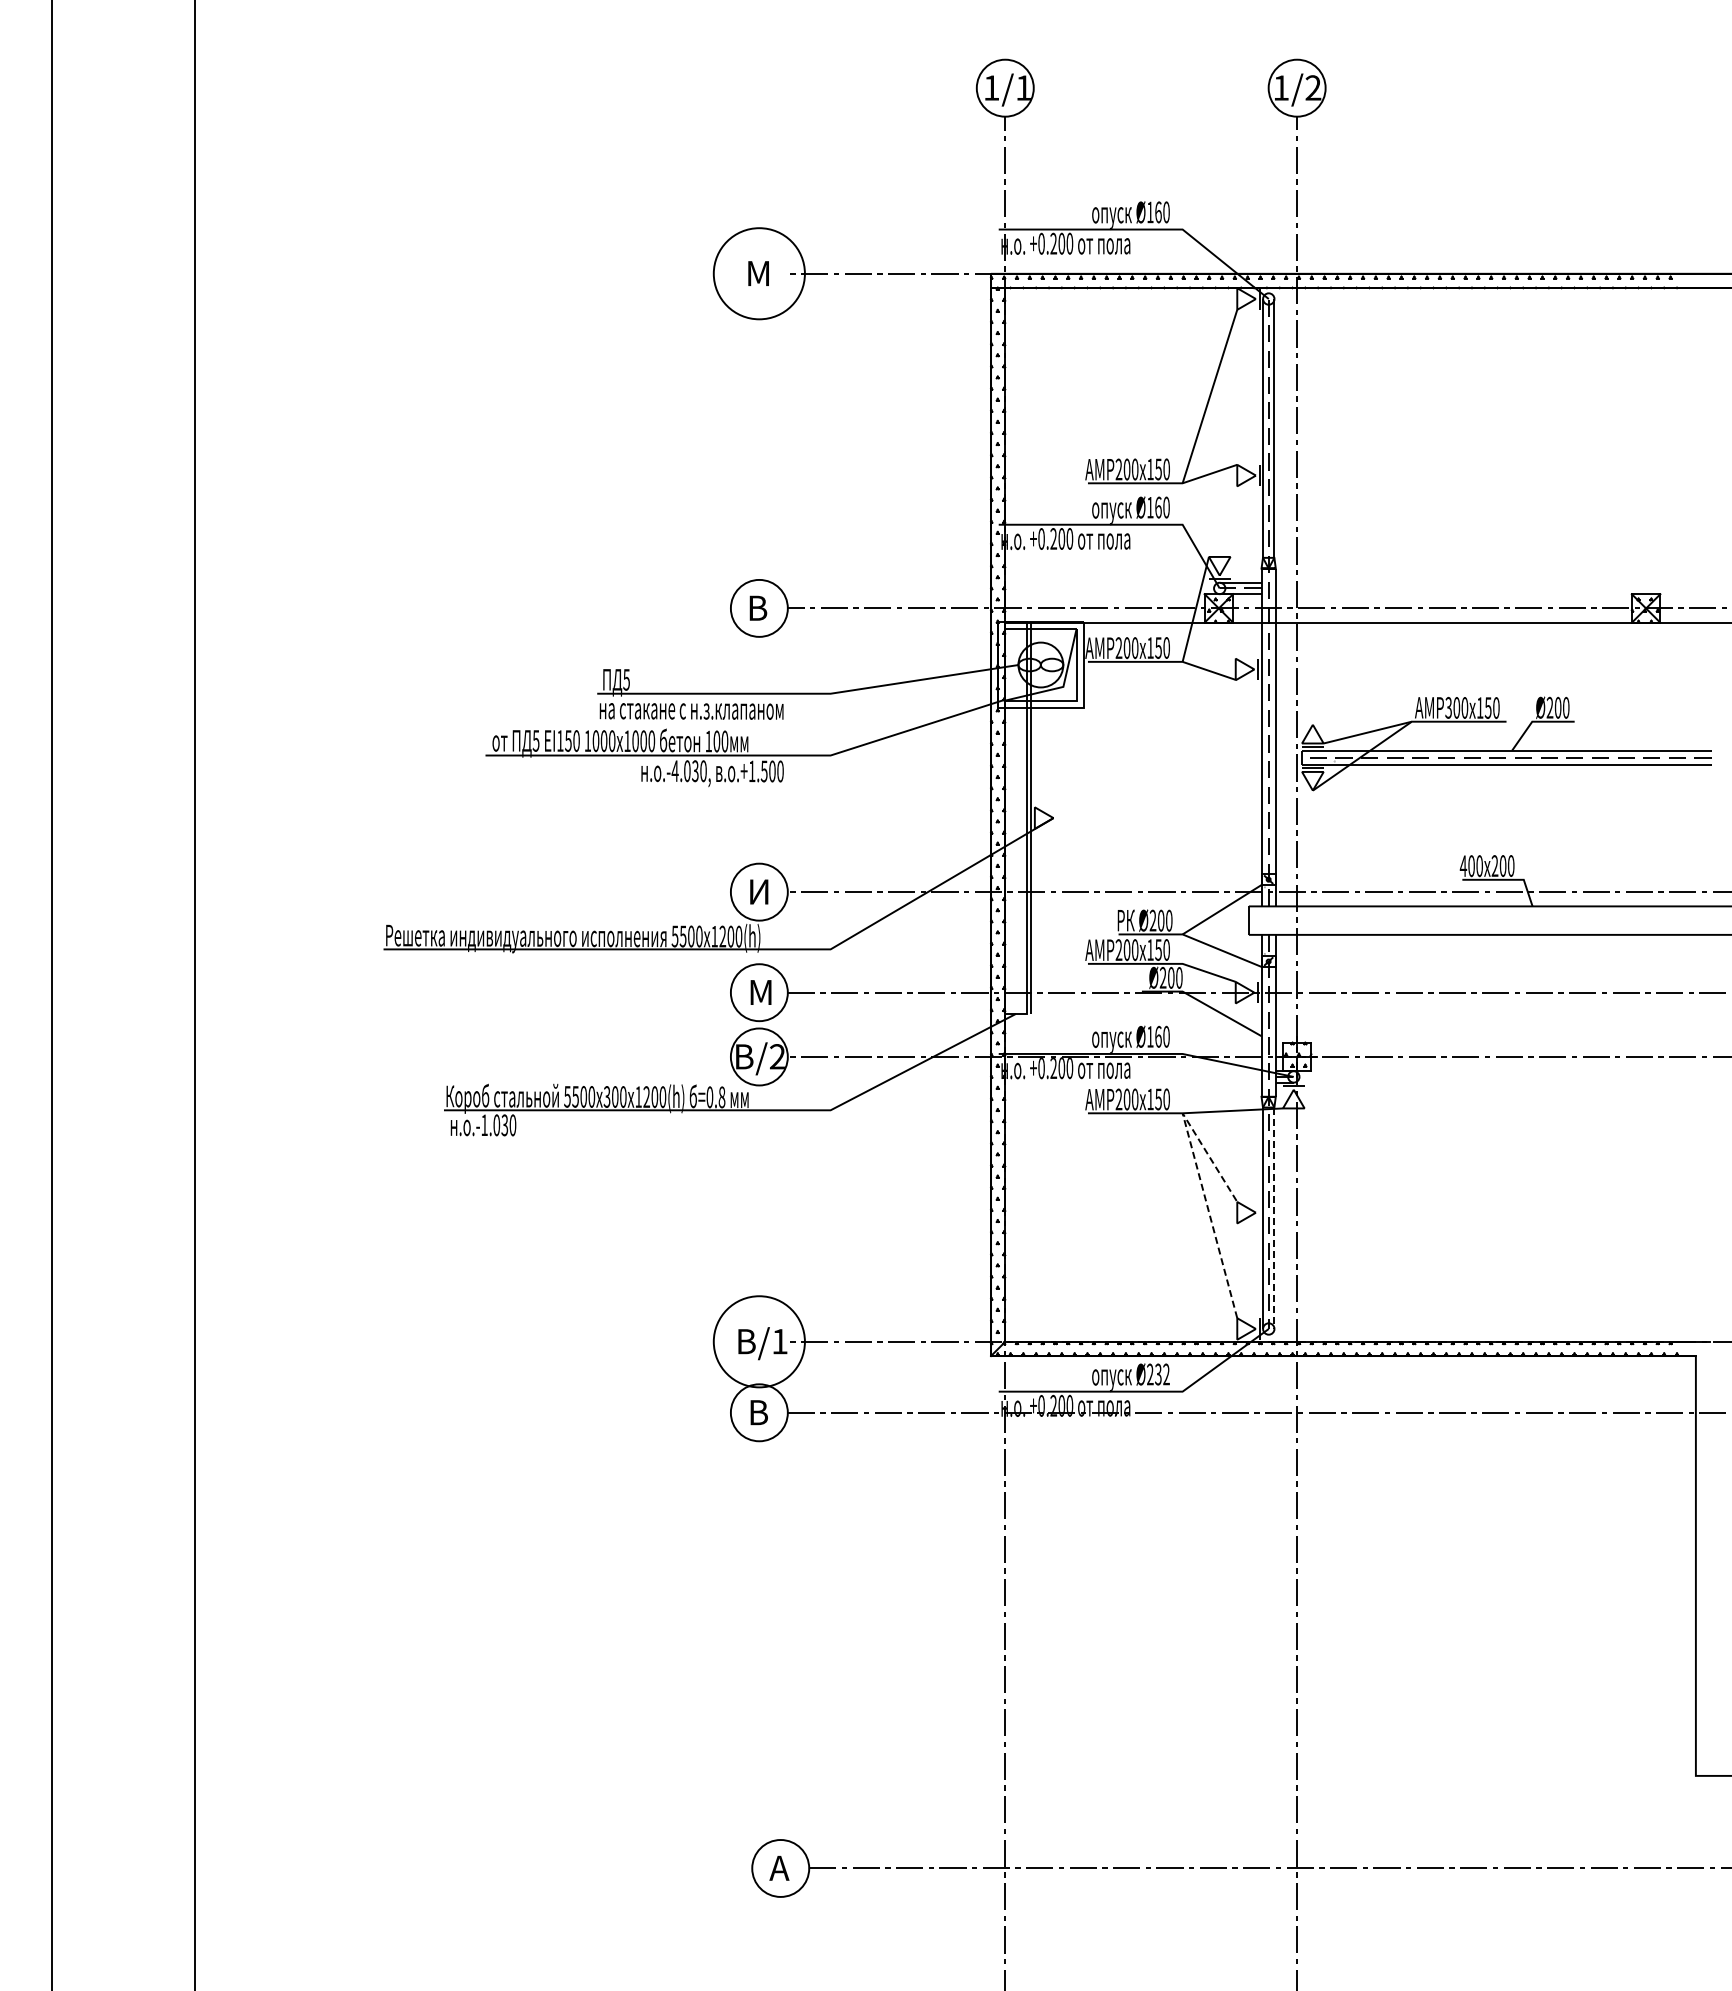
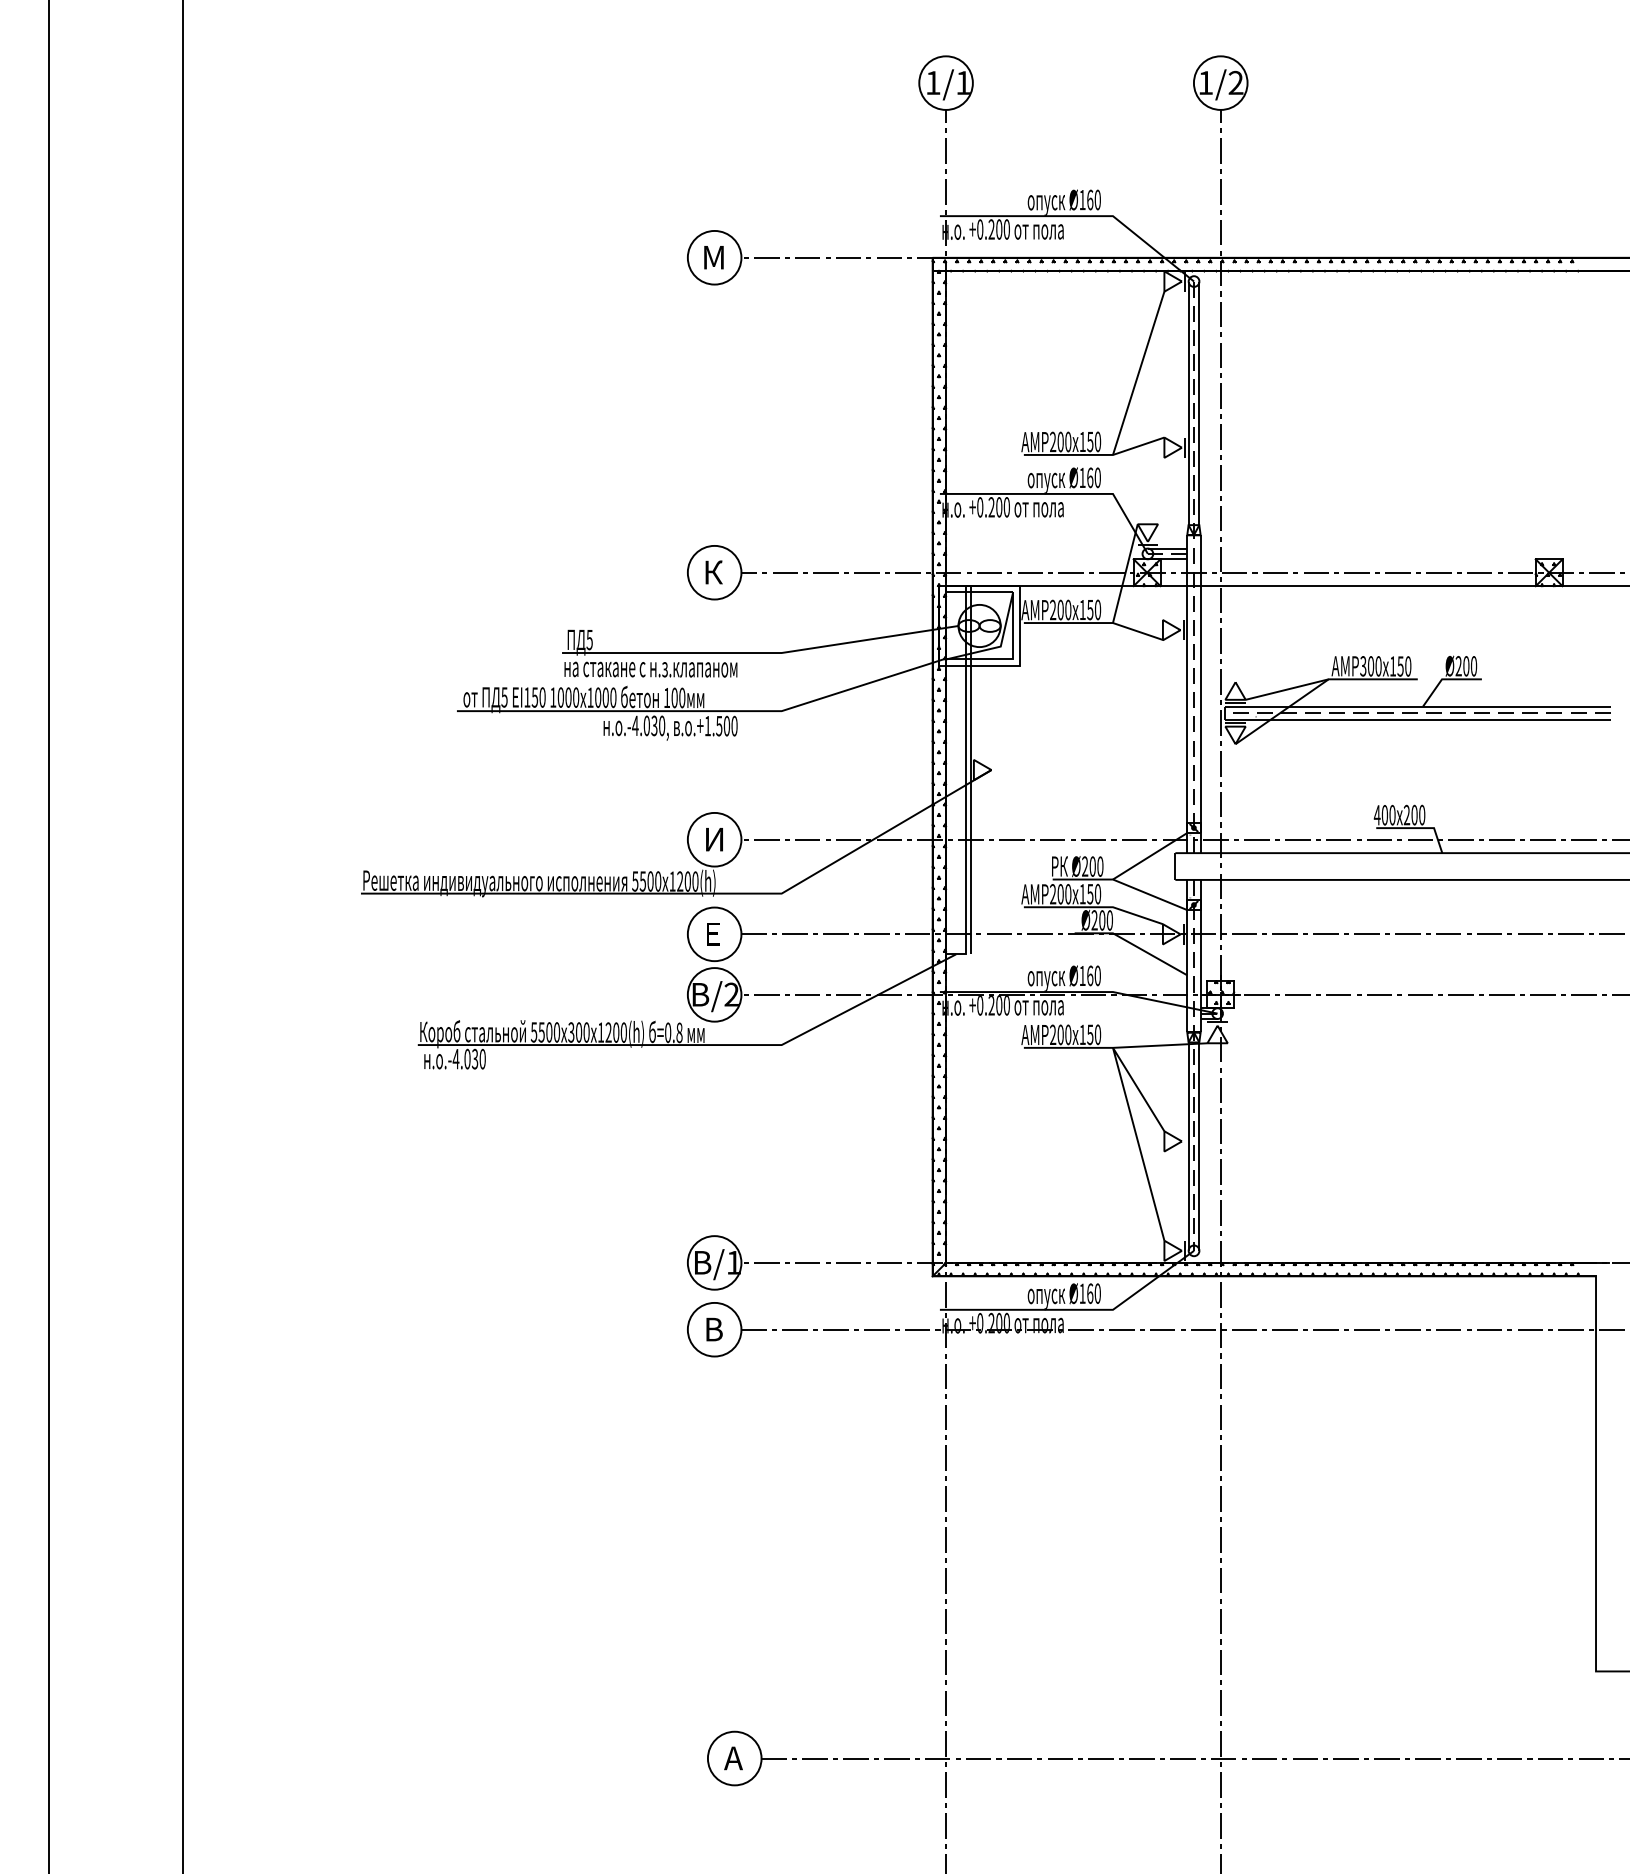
circle: (758, 273) -> (713, 257), size x0.62
text: (760, 607) -> (715, 571), В -> К
text: (760, 992) -> (715, 934), М -> Е
text: (484, 1124) -> (455, 1058), .-1.030 -> .-4.030
line: (1196, 1164) -> (1126, 1096), dashed -> solid
line: (1274, 1218) -> (1199, 1146), dashed -> solid
circle: (758, 1341) -> (713, 1262), size x0.62
text: (1158, 1374) -> (1090, 1293), Ø232 -> Ø160

